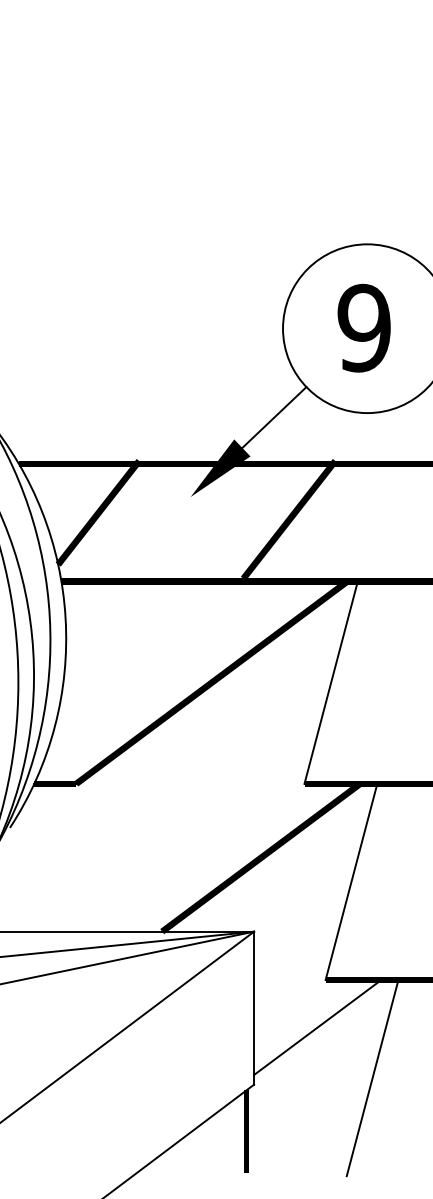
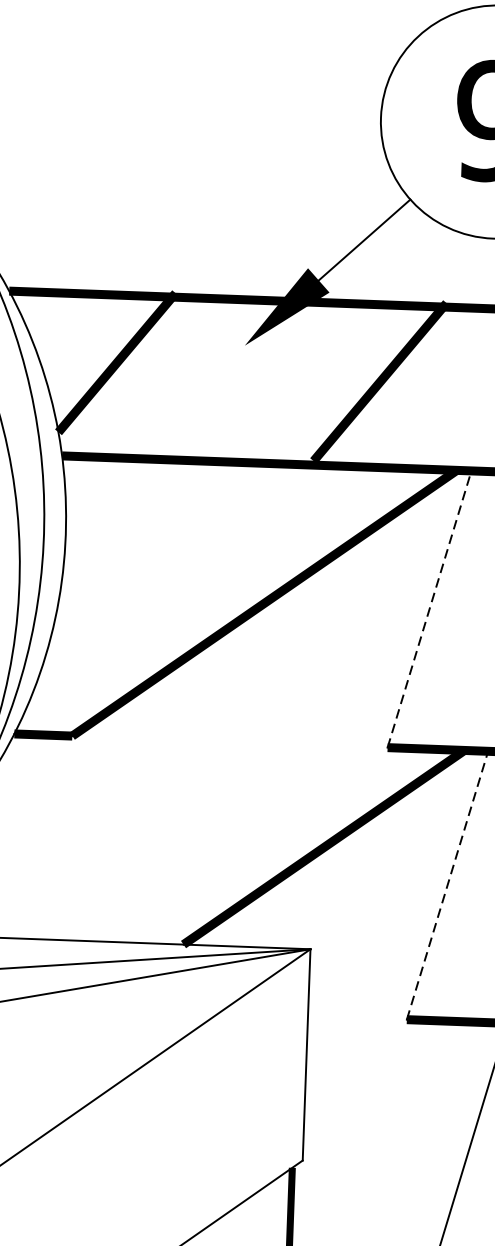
line: (331, 682) -> (430, 608), solid -> dashed
line: (351, 881) -> (447, 884), solid -> dashed
line: (317, 1027) -> (393, 1084), removed

